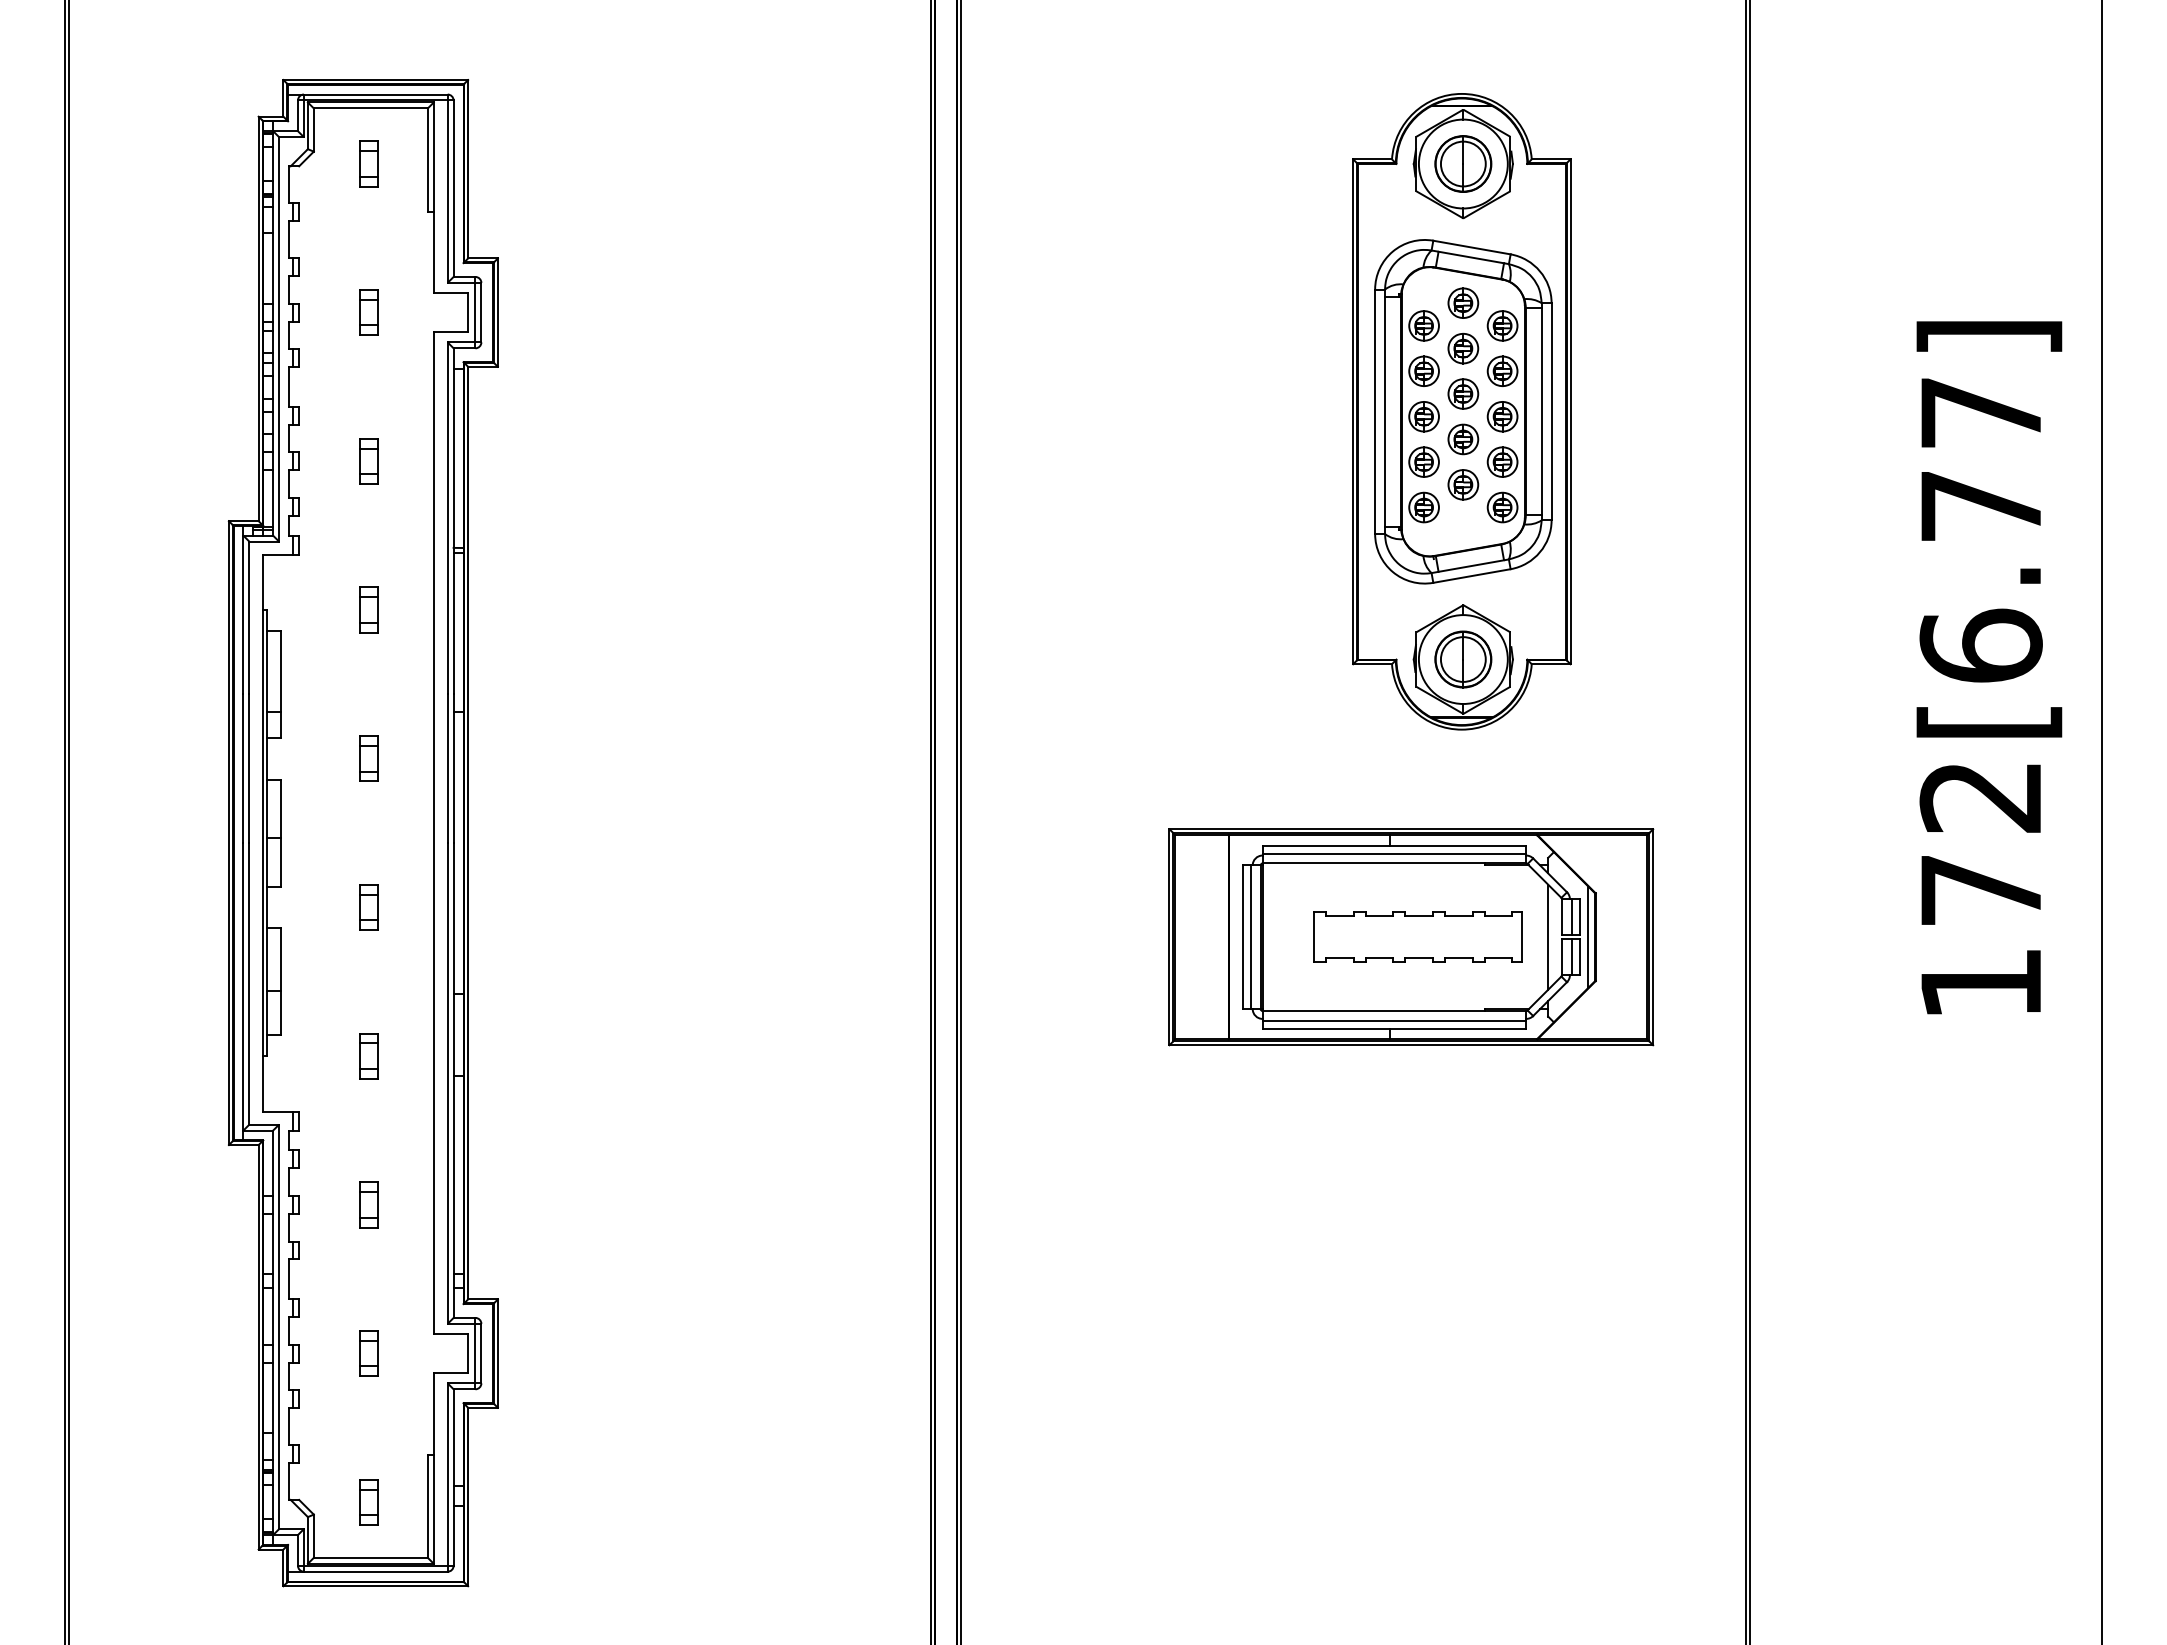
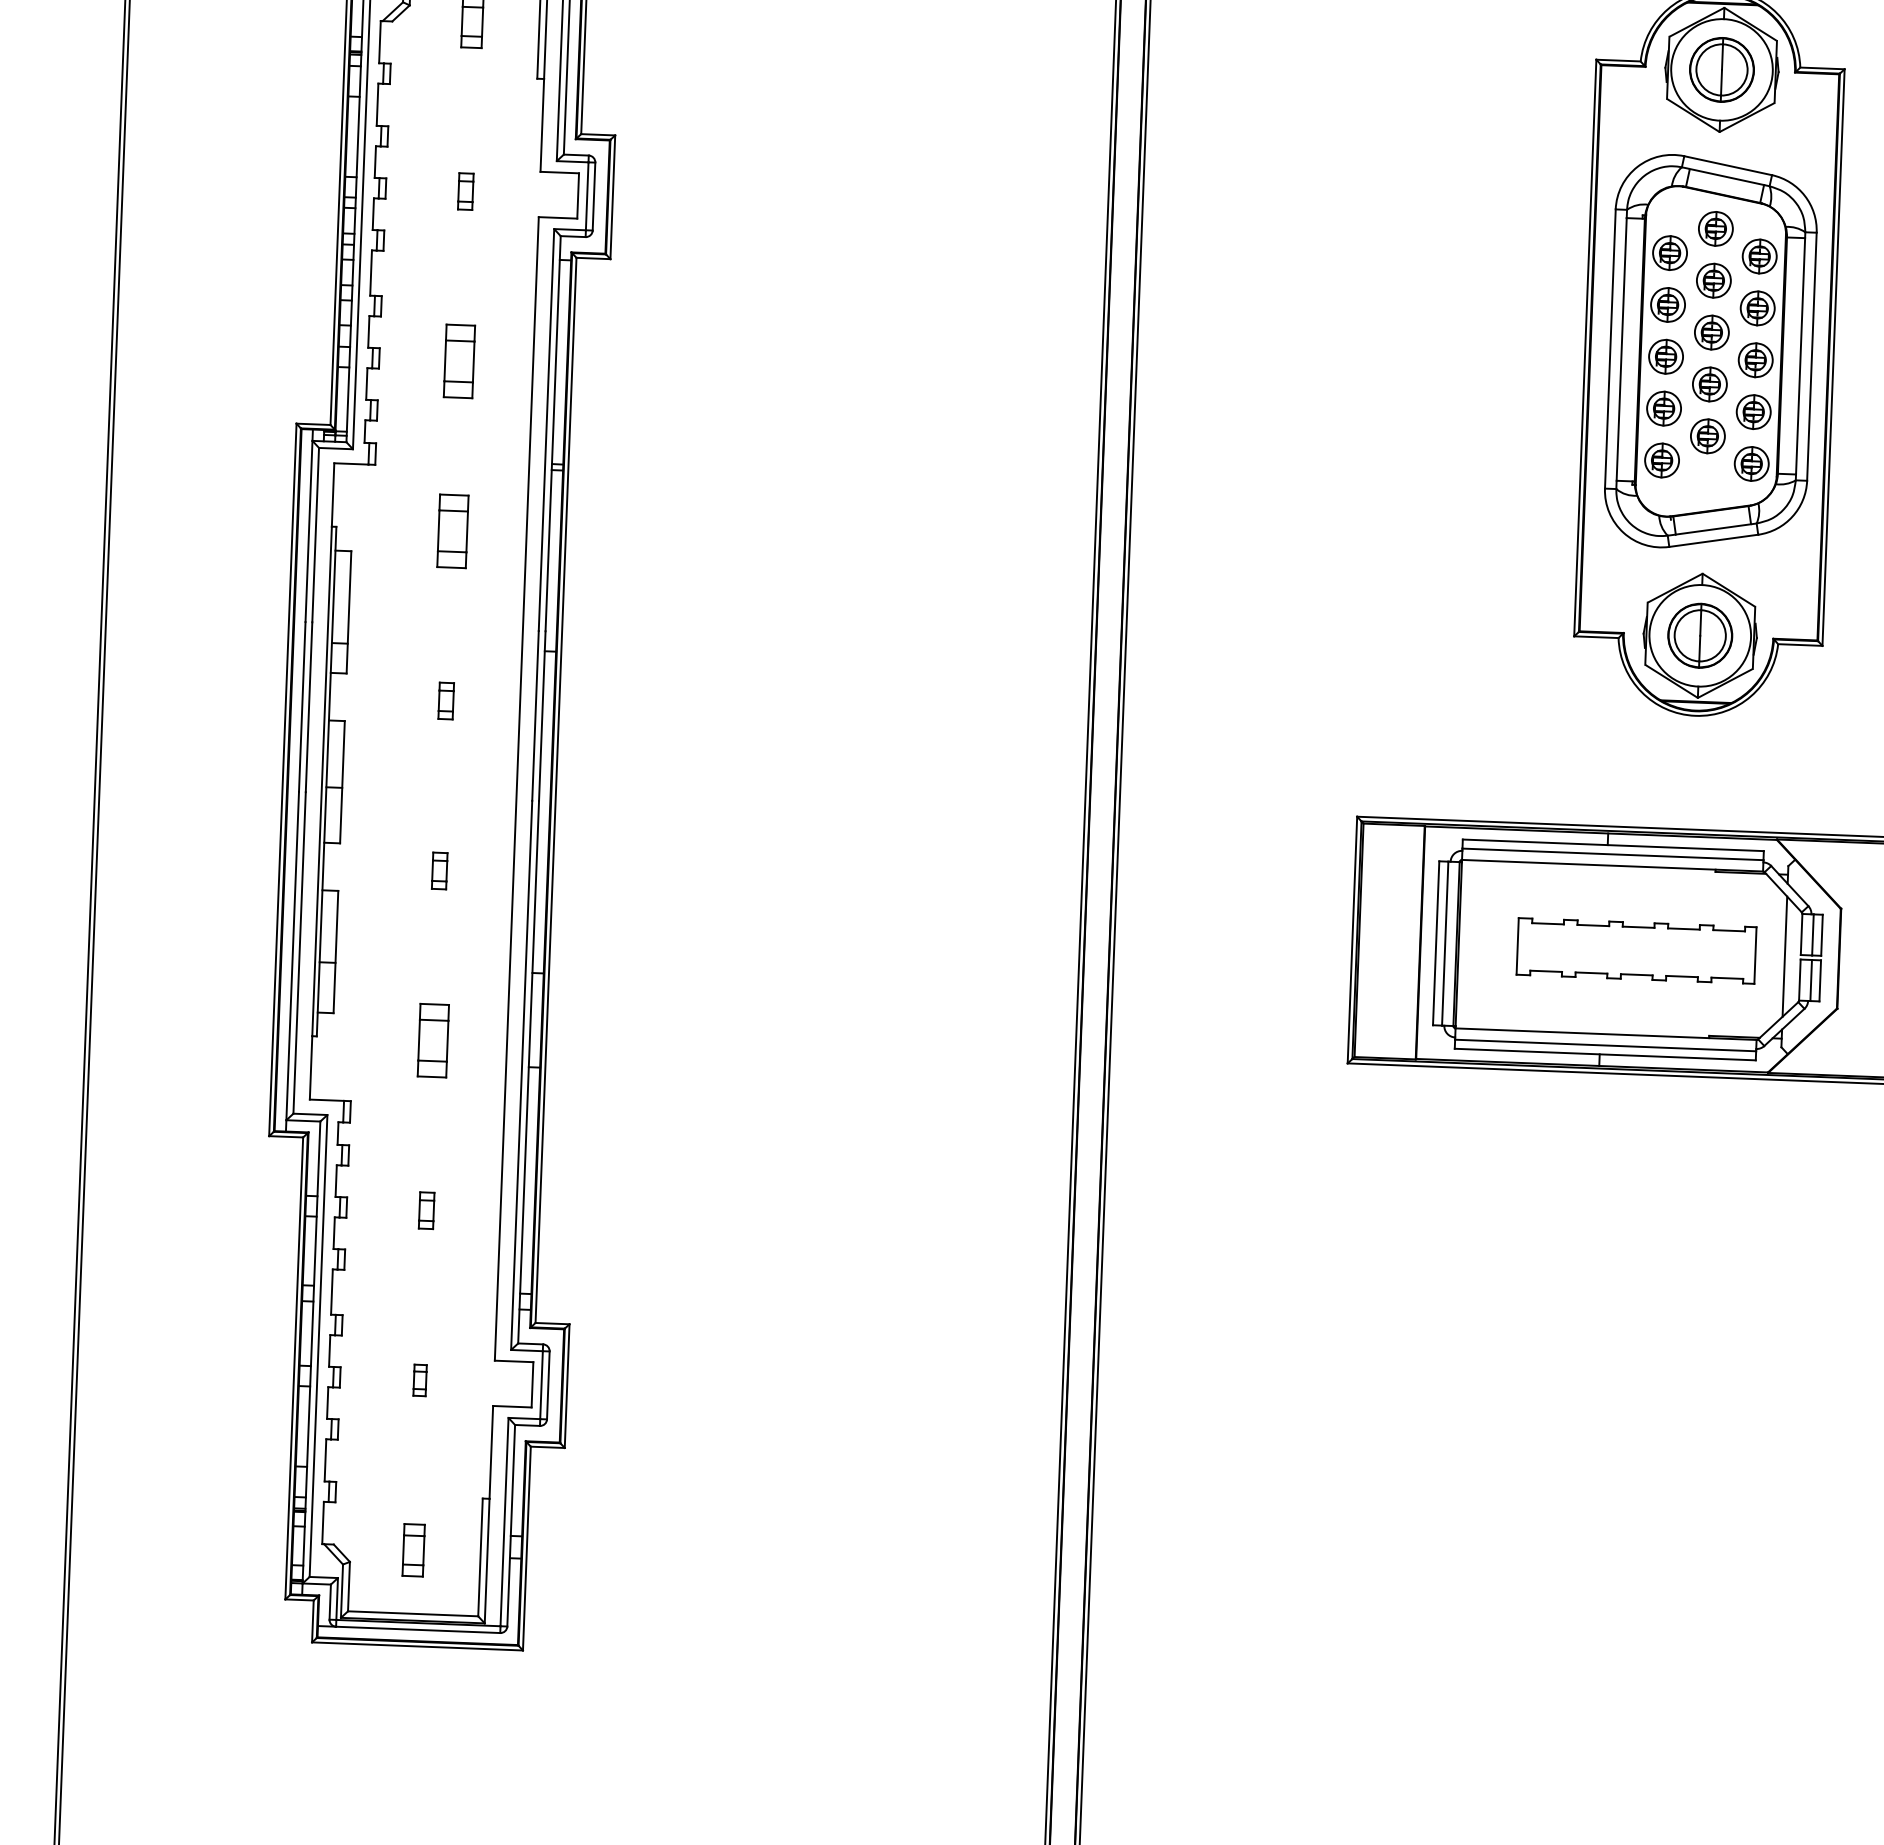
part: (368, 312) -> (465, 191), size x0.7
part: (368, 461) -> (458, 361), size x1.4
part: (368, 609) -> (452, 530), size x1.4
part: (368, 758) -> (445, 700), size x0.7
part: (368, 907) -> (438, 870), size x0.7
line: (1587, 936) -> (1829, 957), removed
part: (368, 1056) -> (432, 1041), size x1.4
part: (368, 1204) -> (425, 1210), size x0.7
part: (368, 1353) -> (419, 1380), size x0.6

